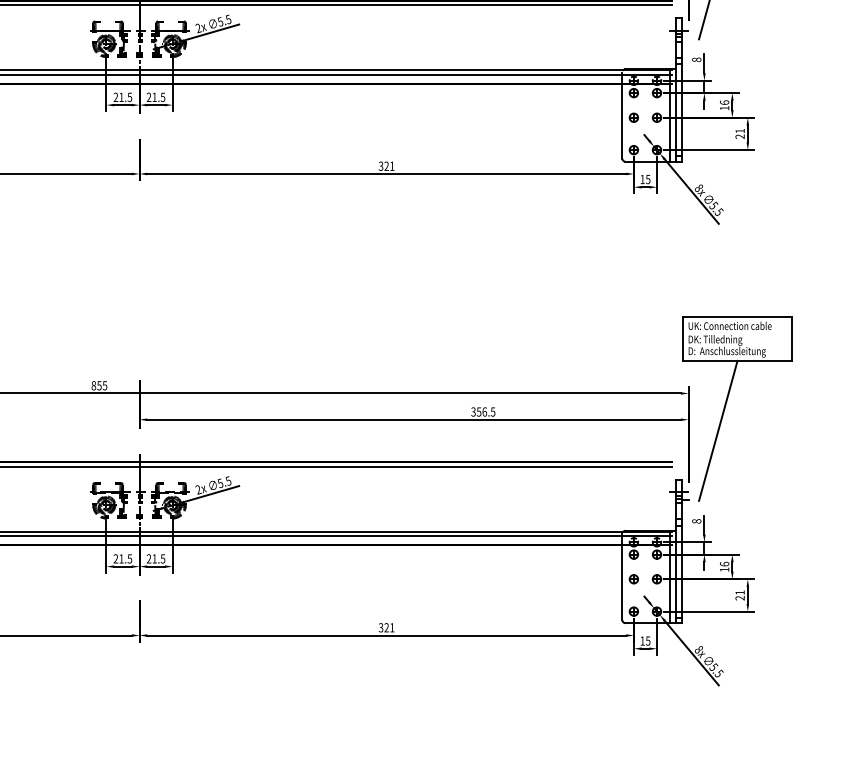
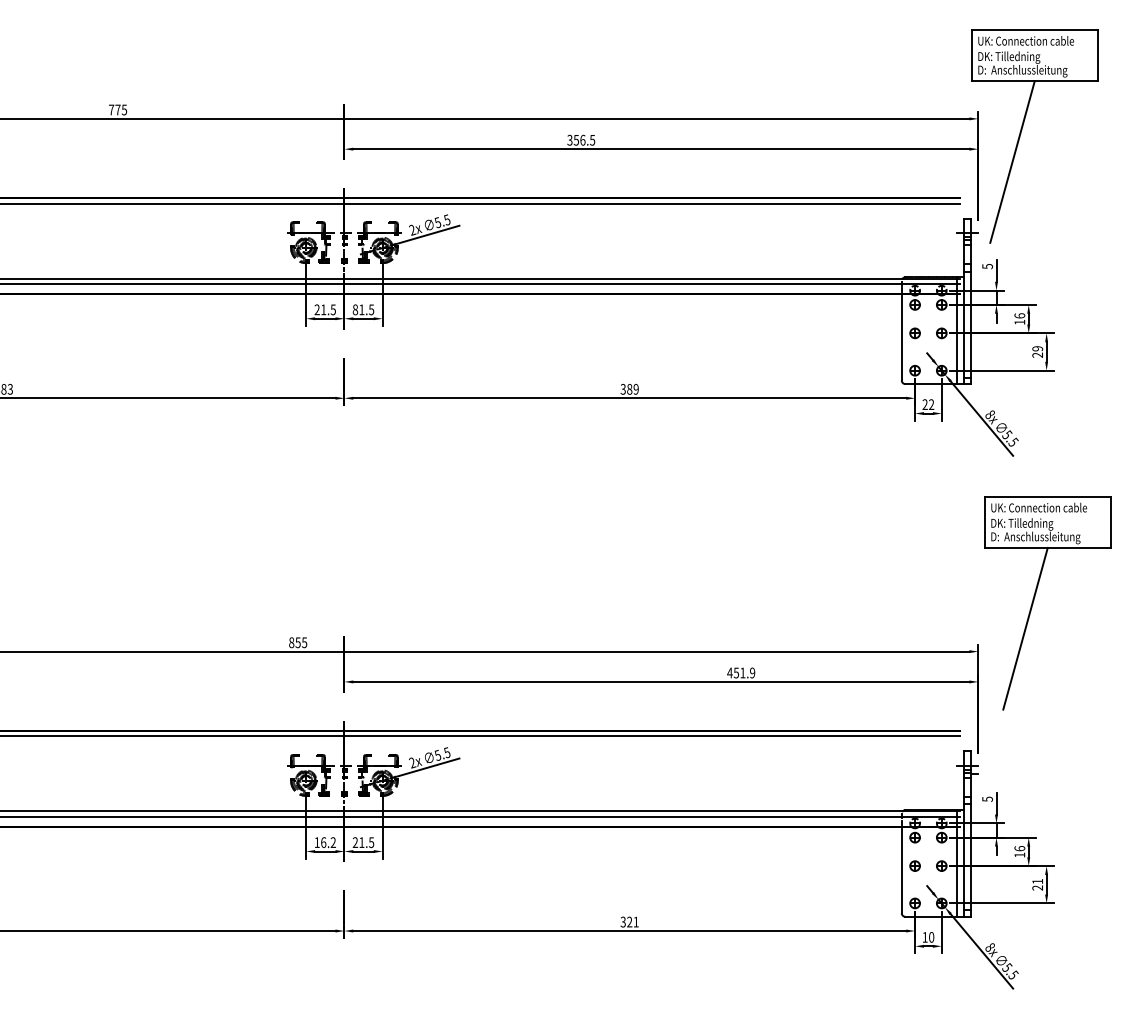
text: (696, 59) -> (987, 266), 8 -> 5
text: (149, 97) -> (355, 309), 21.5 -> 81.5
text: (739, 130) -> (1037, 348), 21 -> 29
text: (389, 166) -> (632, 389), 321 -> 389
text: (645, 179) -> (928, 404), 15 -> 22
part: (726, 406) -> (1034, 600), moved
text: (483, 411) -> (741, 672), 356.5 -> 451.9
text: (696, 520) -> (987, 798), 8 -> 5
text: (122, 558) -> (324, 842), 21.5 -> 16.2
text: (648, 641) -> (931, 937), 15 -> 10

